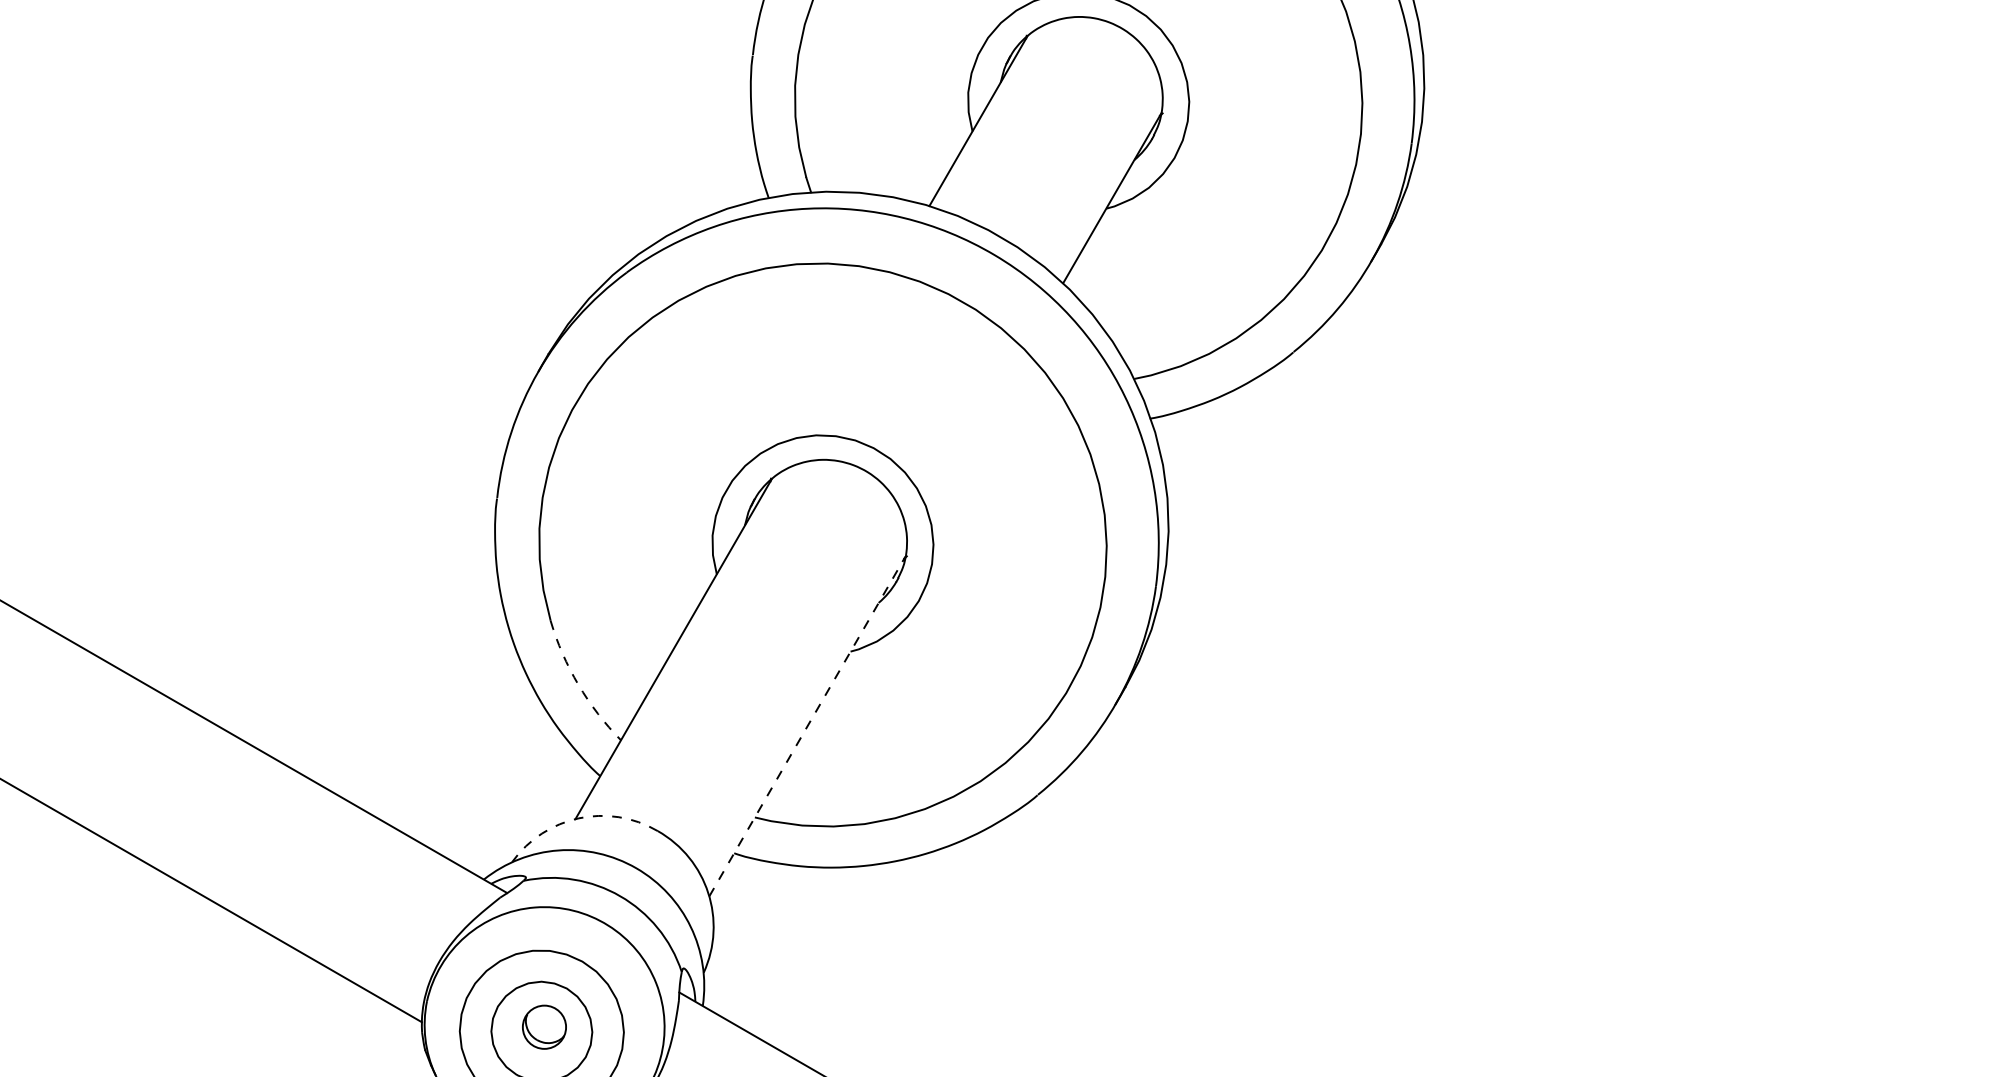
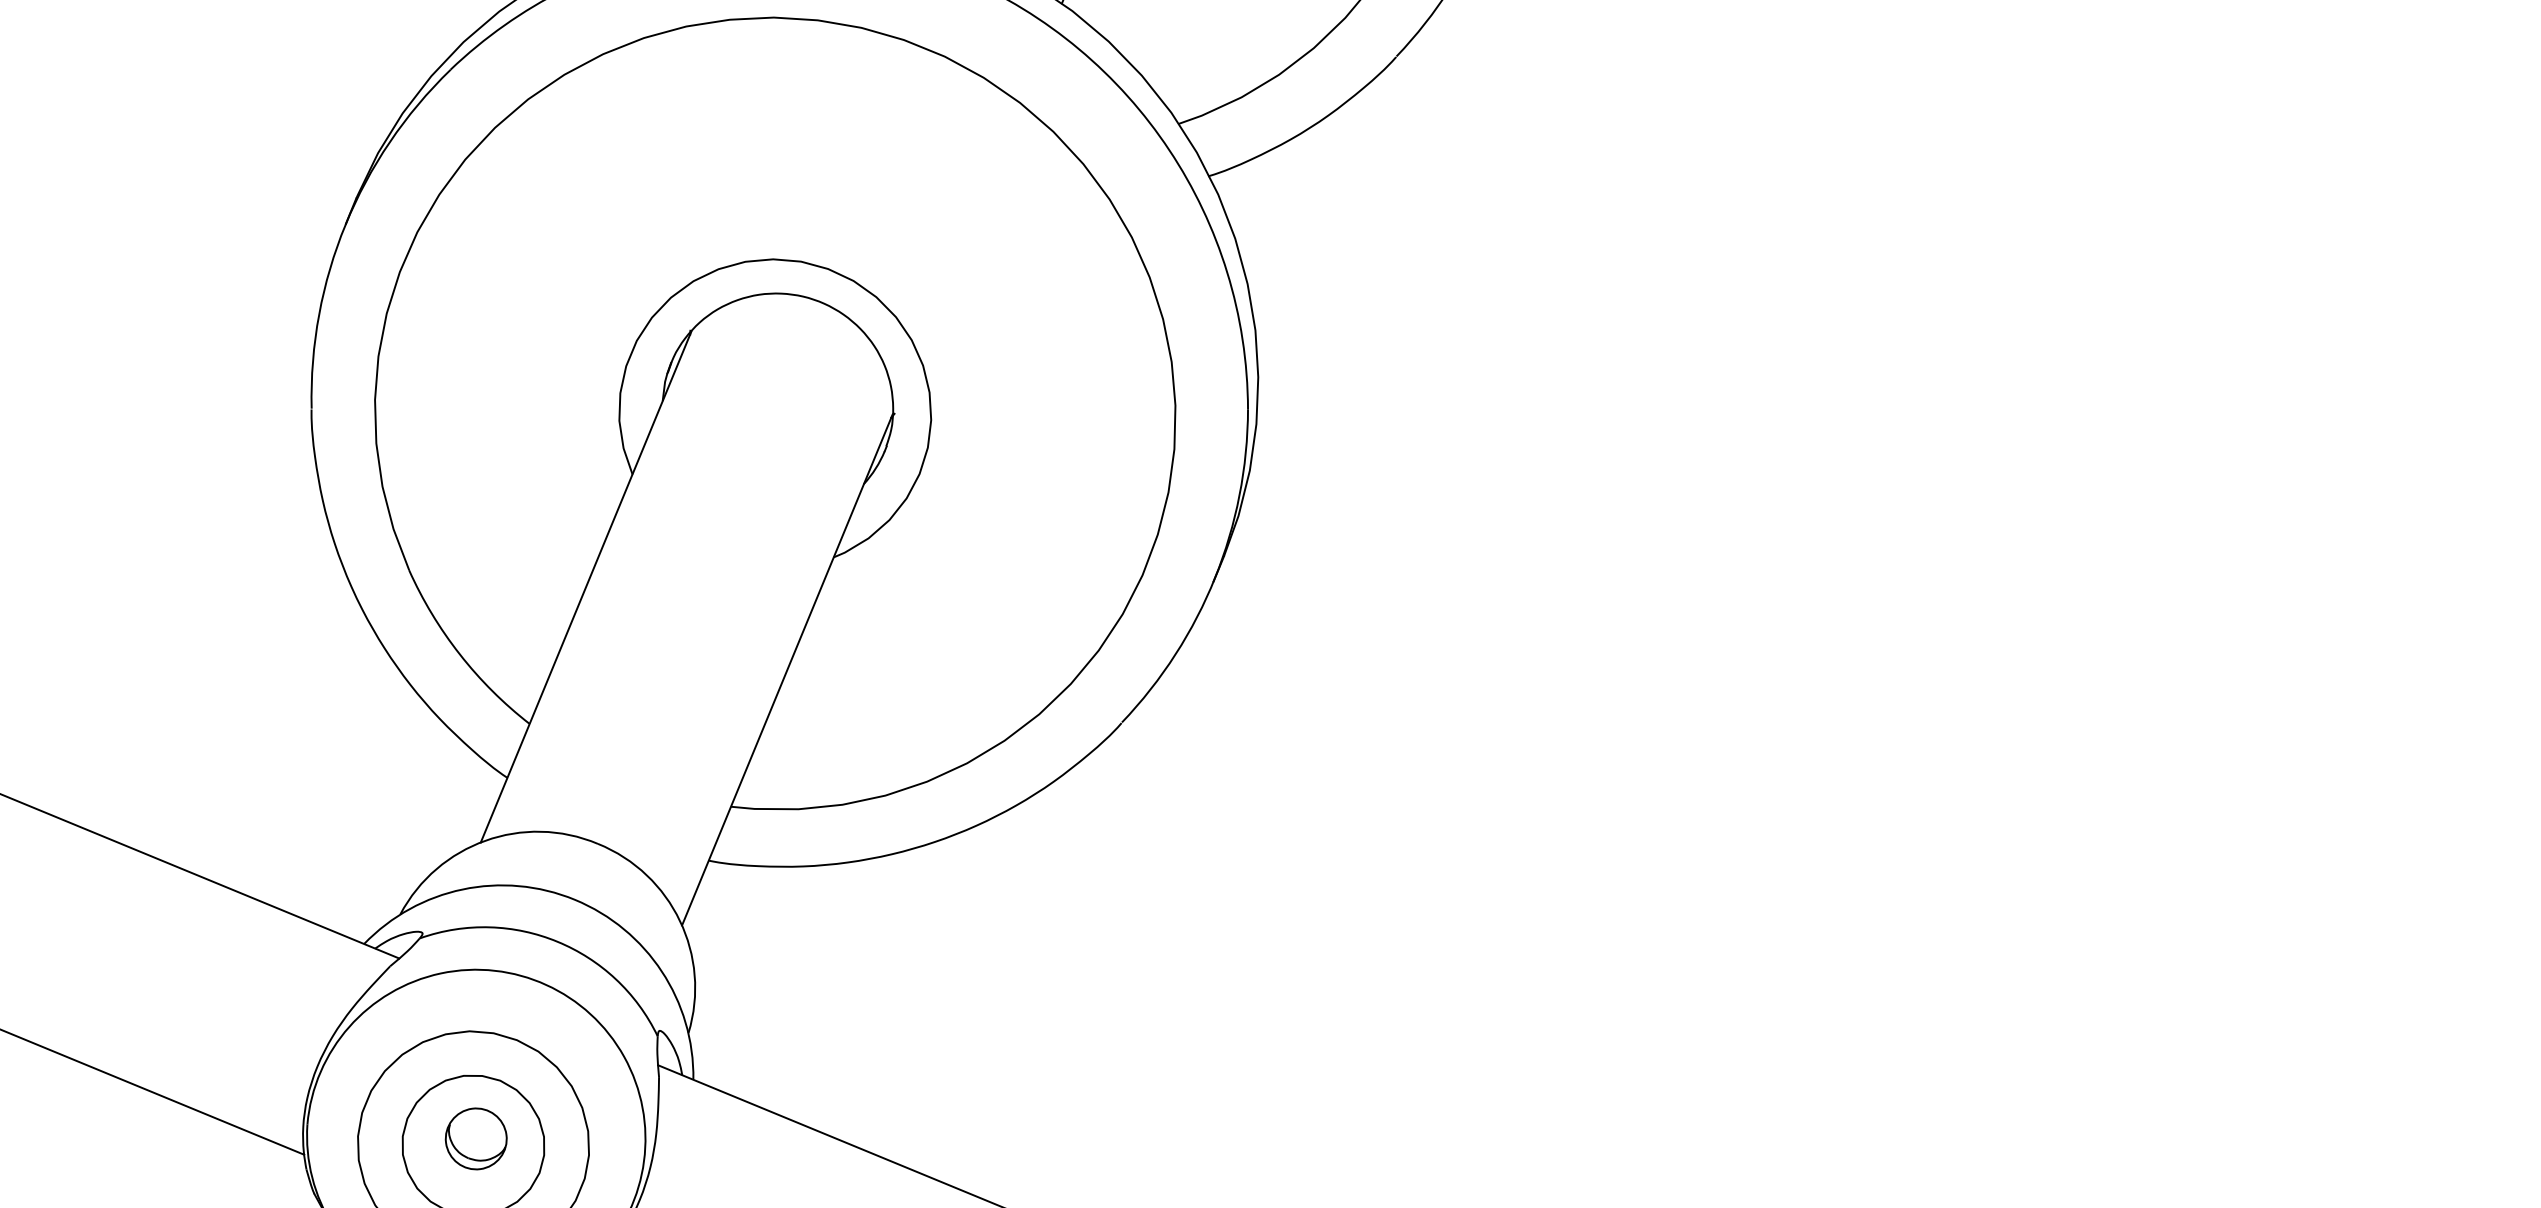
arc: (578, 684) -> (459, 653), dashed -> solid
line: (807, 726) -> (787, 669), dashed -> solid
arc: (578, 818) -> (484, 841), dashed -> solid

